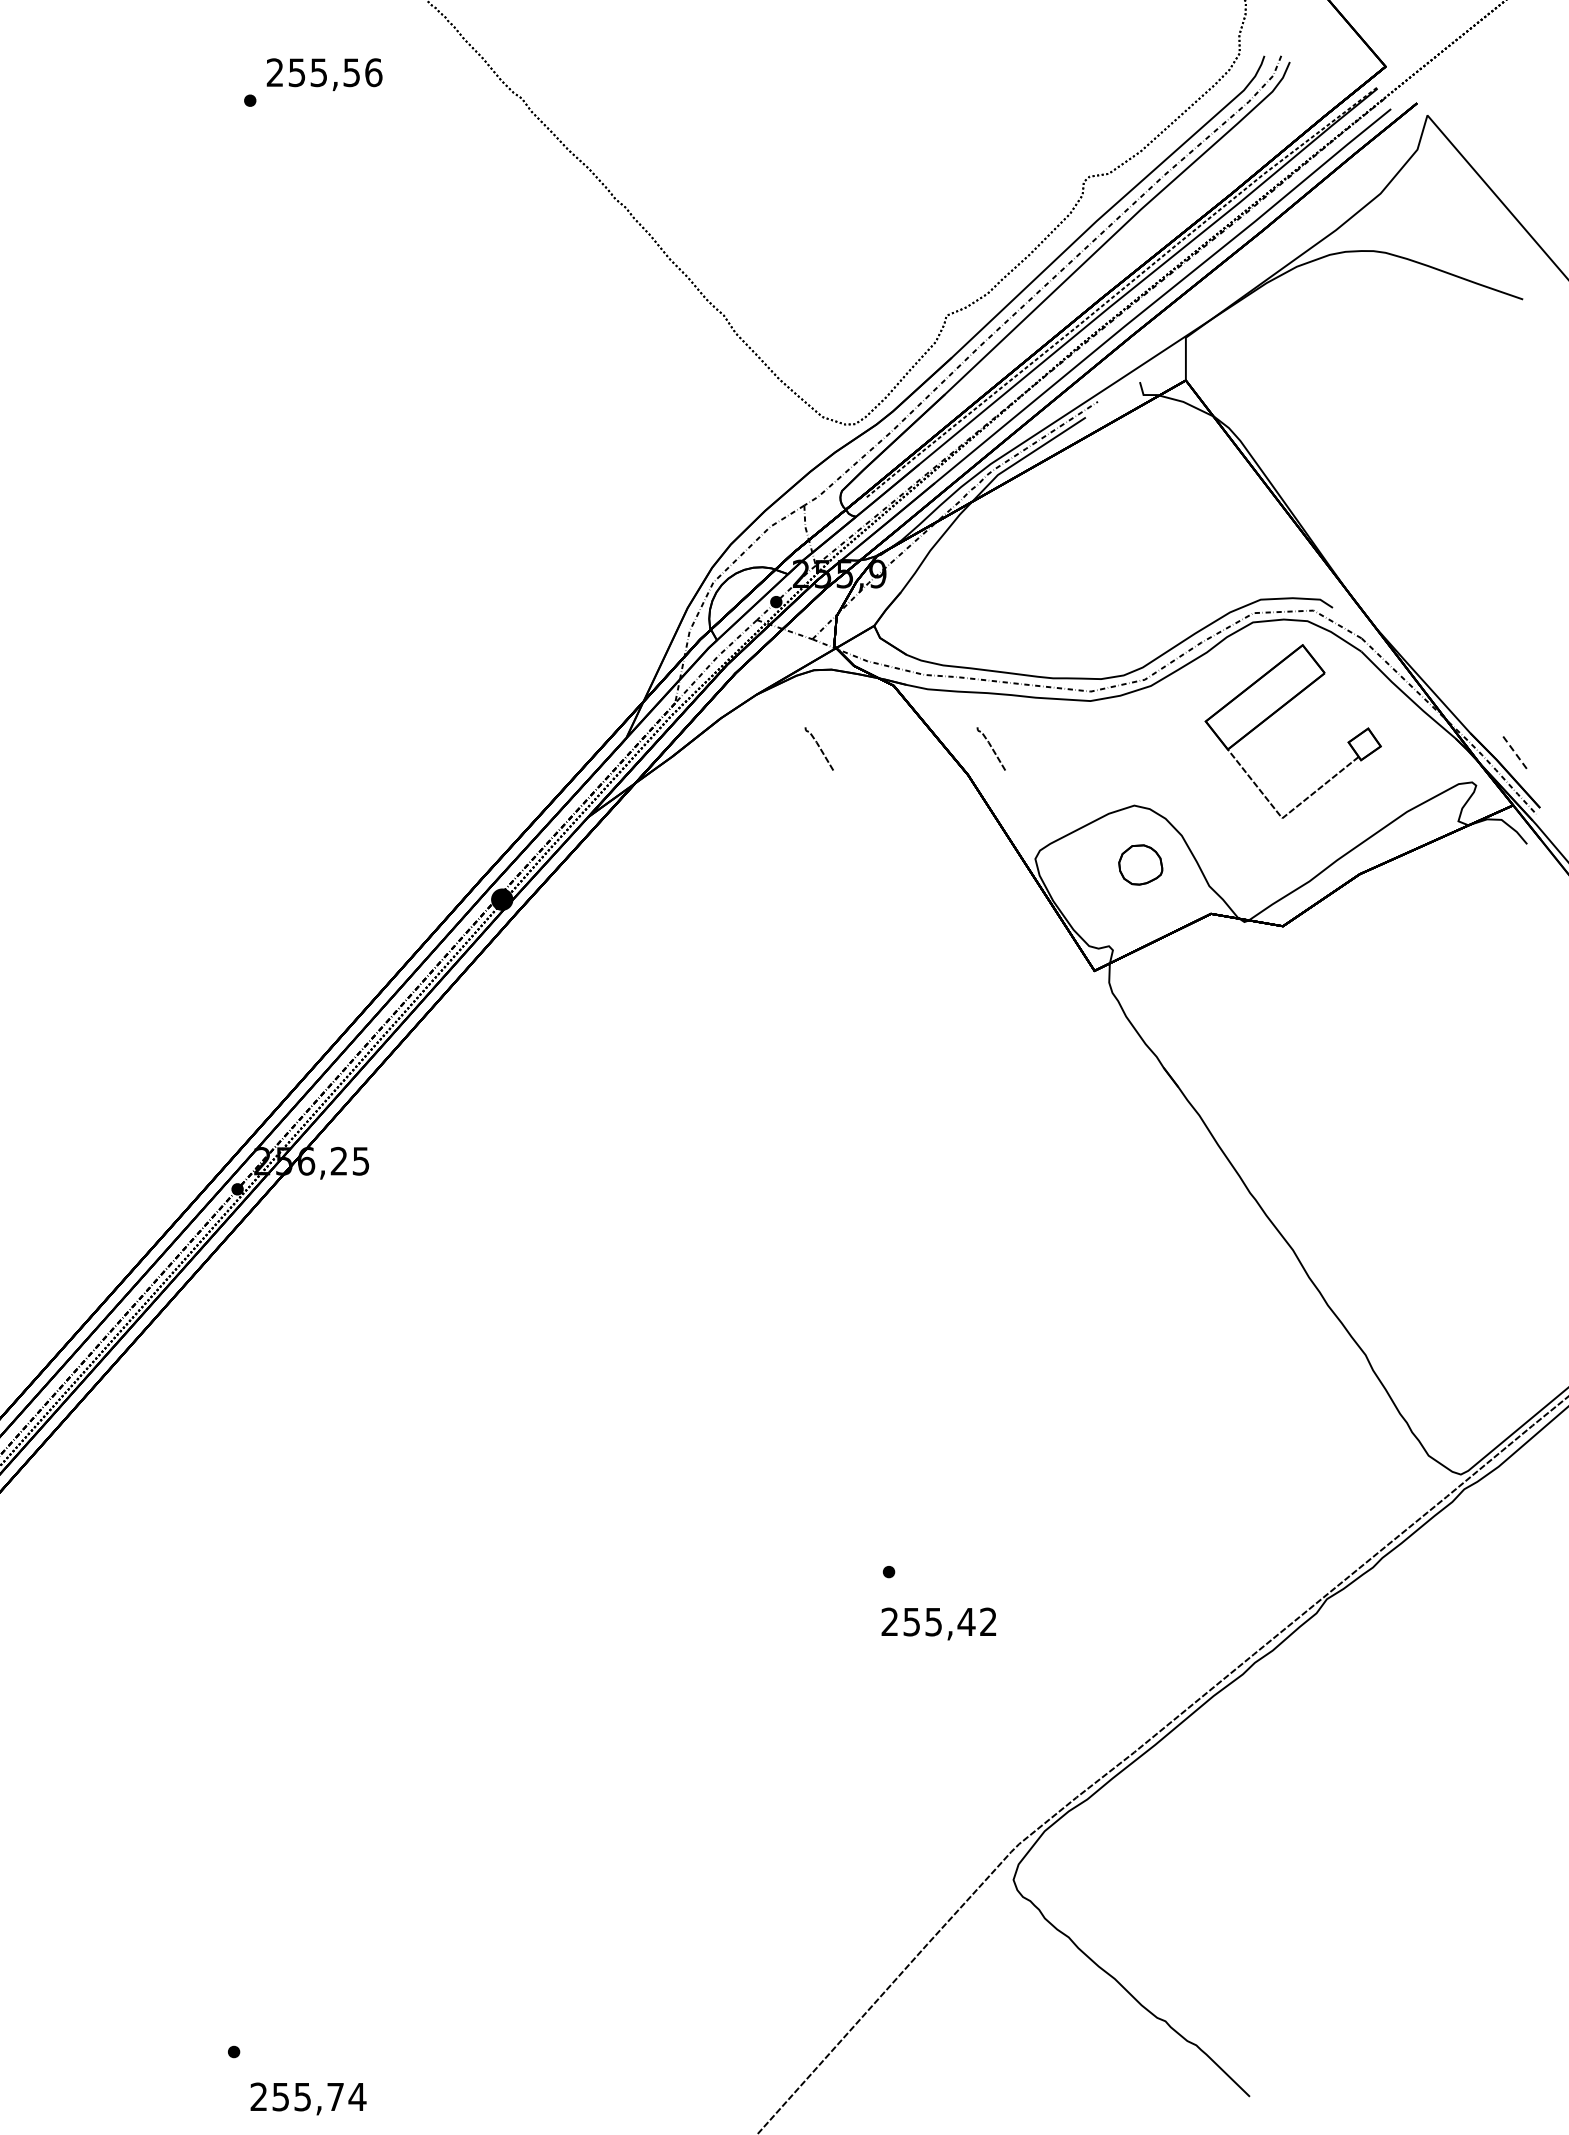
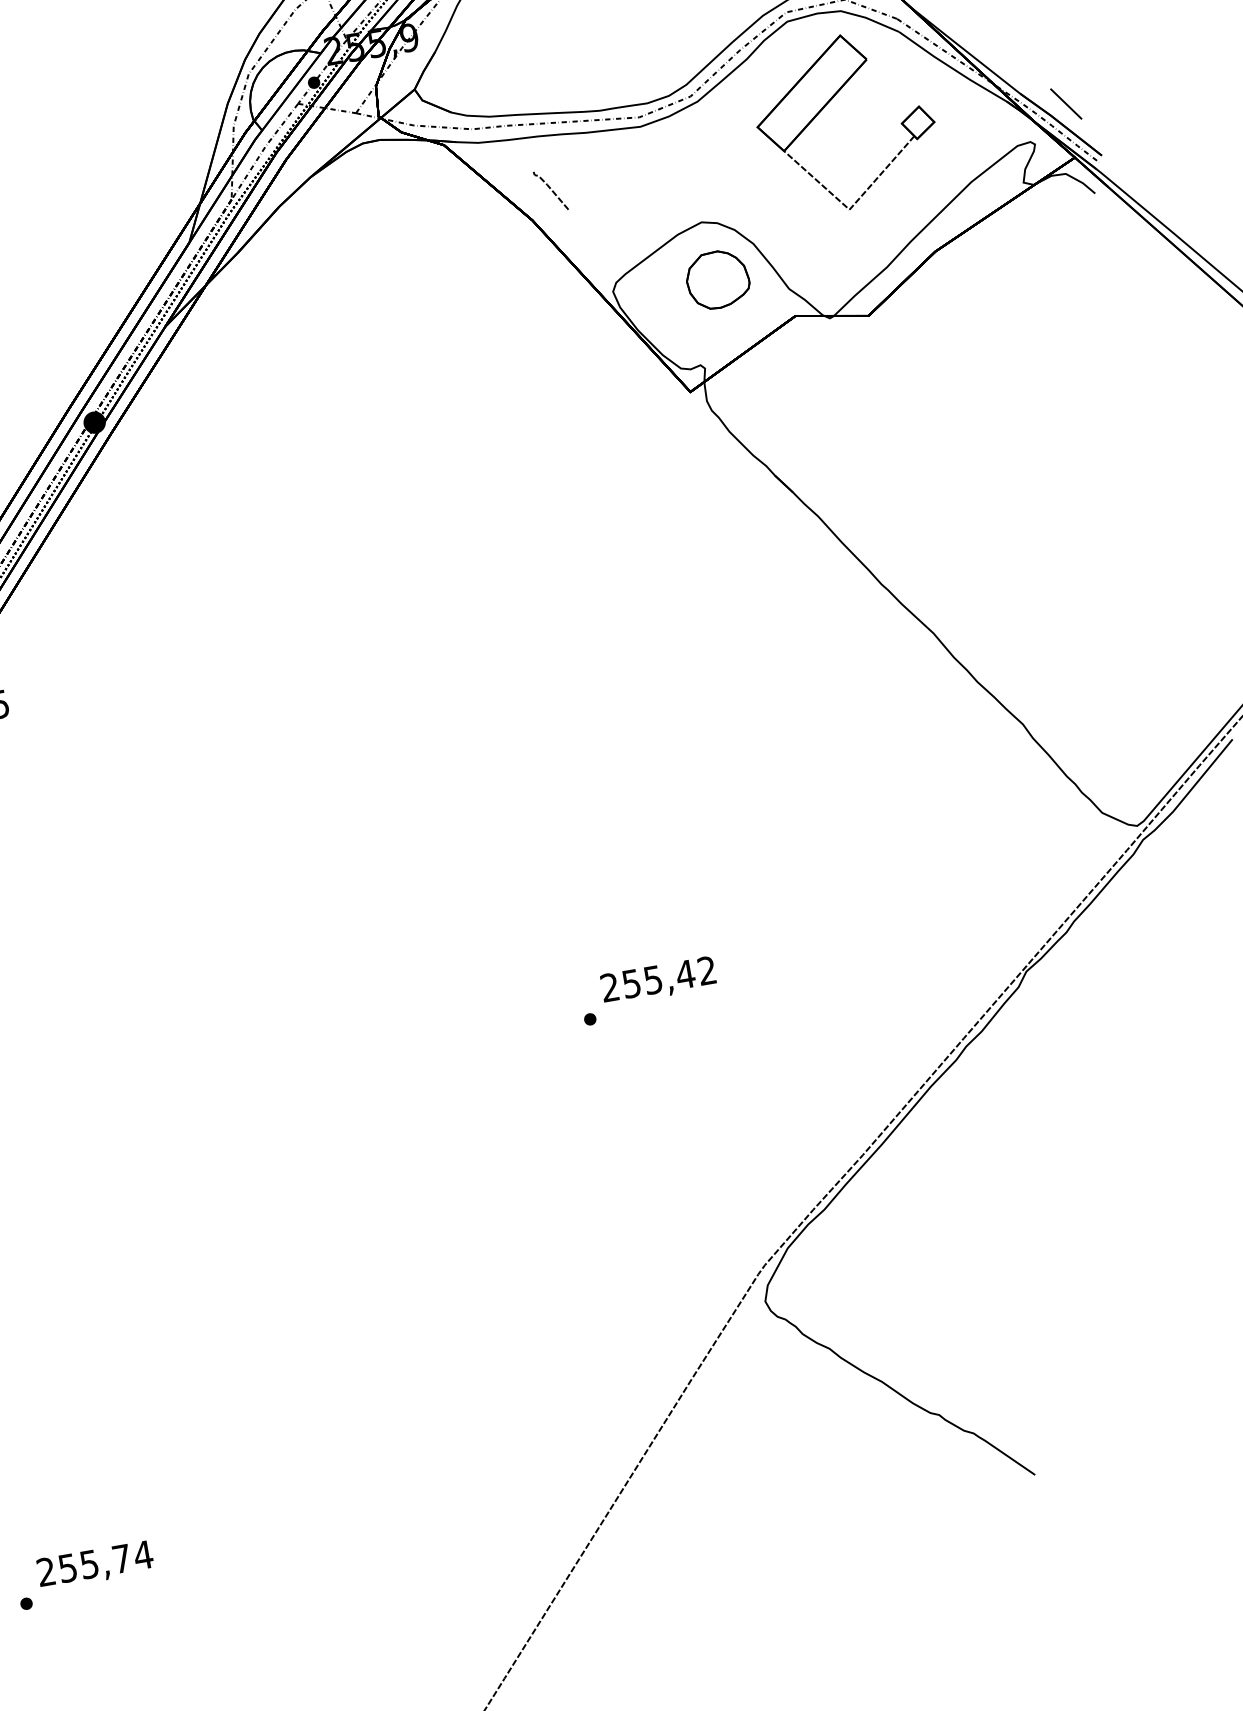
line: (818, 746) -> (380, 217), removed
line: (1513, 751) -> (1065, 104), dashed -> solid
part: (1140, 864) -> (717, 279), size x1.43
text: (938, 1623) -> (658, 980), moved
text: (308, 2098) -> (95, 1565), moved

